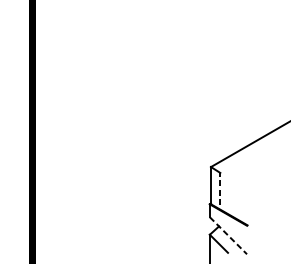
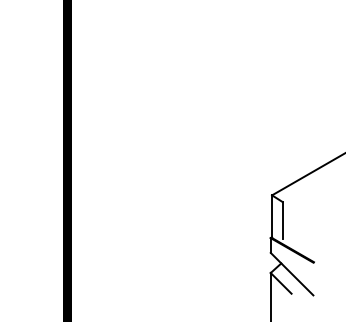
line: (220, 188) -> (282, 220), dashed -> solid
line: (228, 236) -> (292, 274), dashed -> solid

